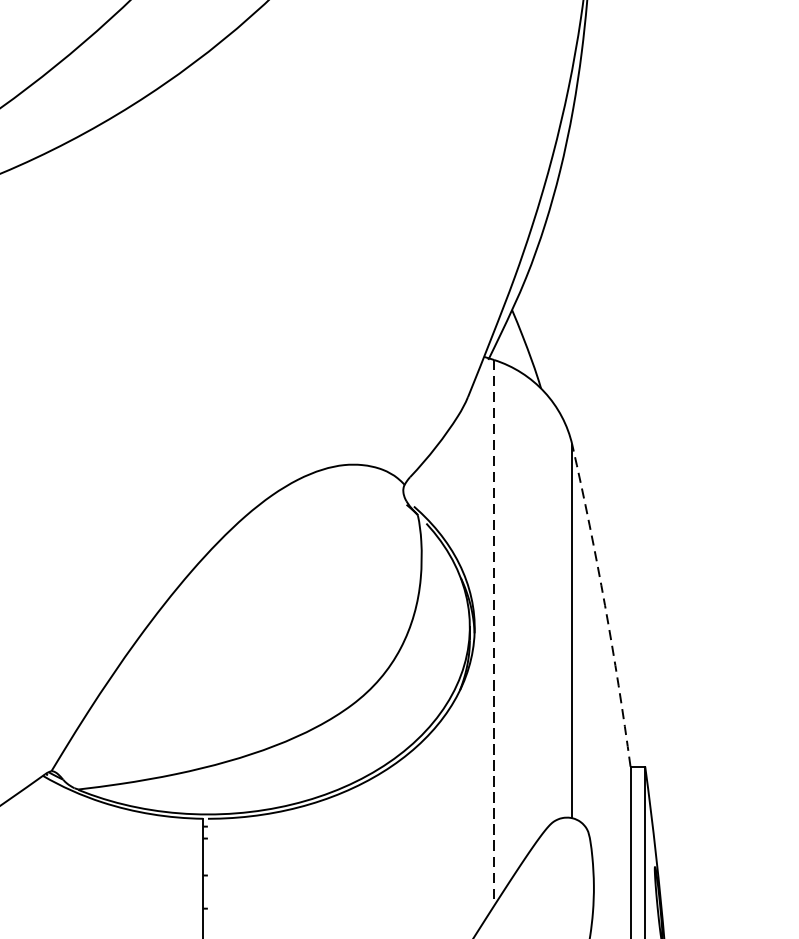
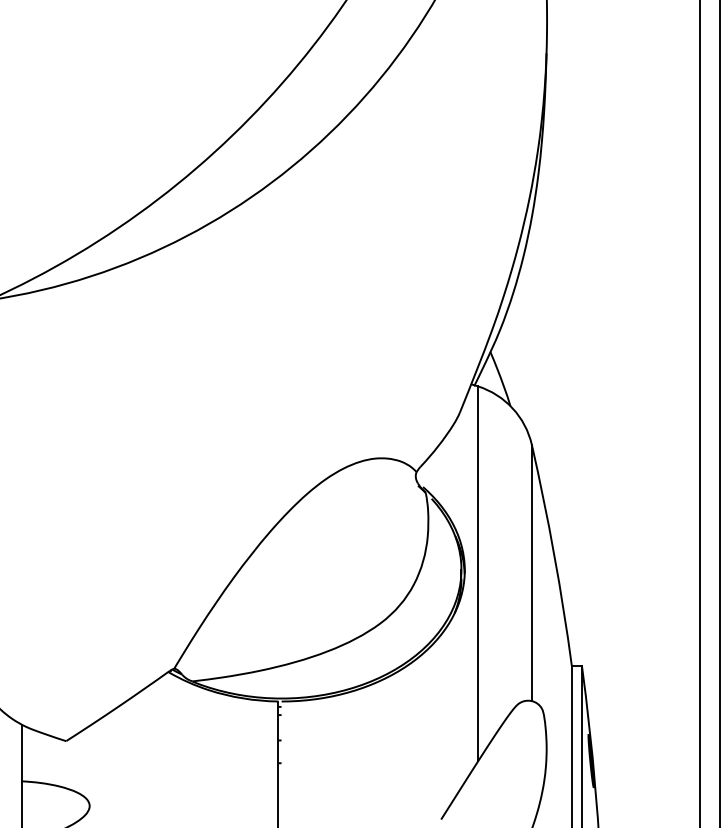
arc: (605, 604) -> (554, 554), dashed -> solid
line: (494, 633) -> (478, 574), dashed -> solid

